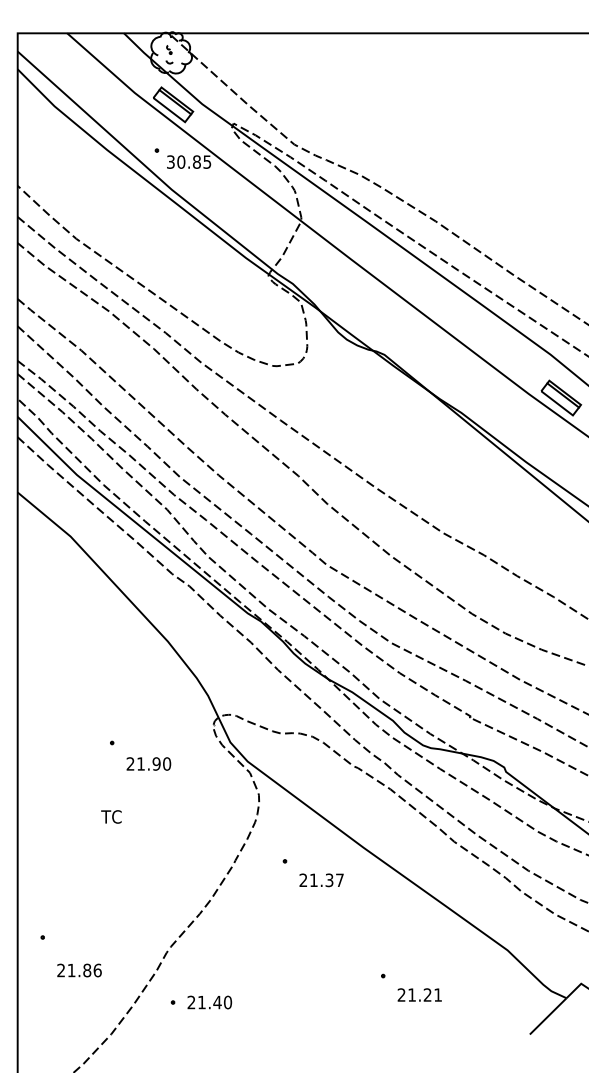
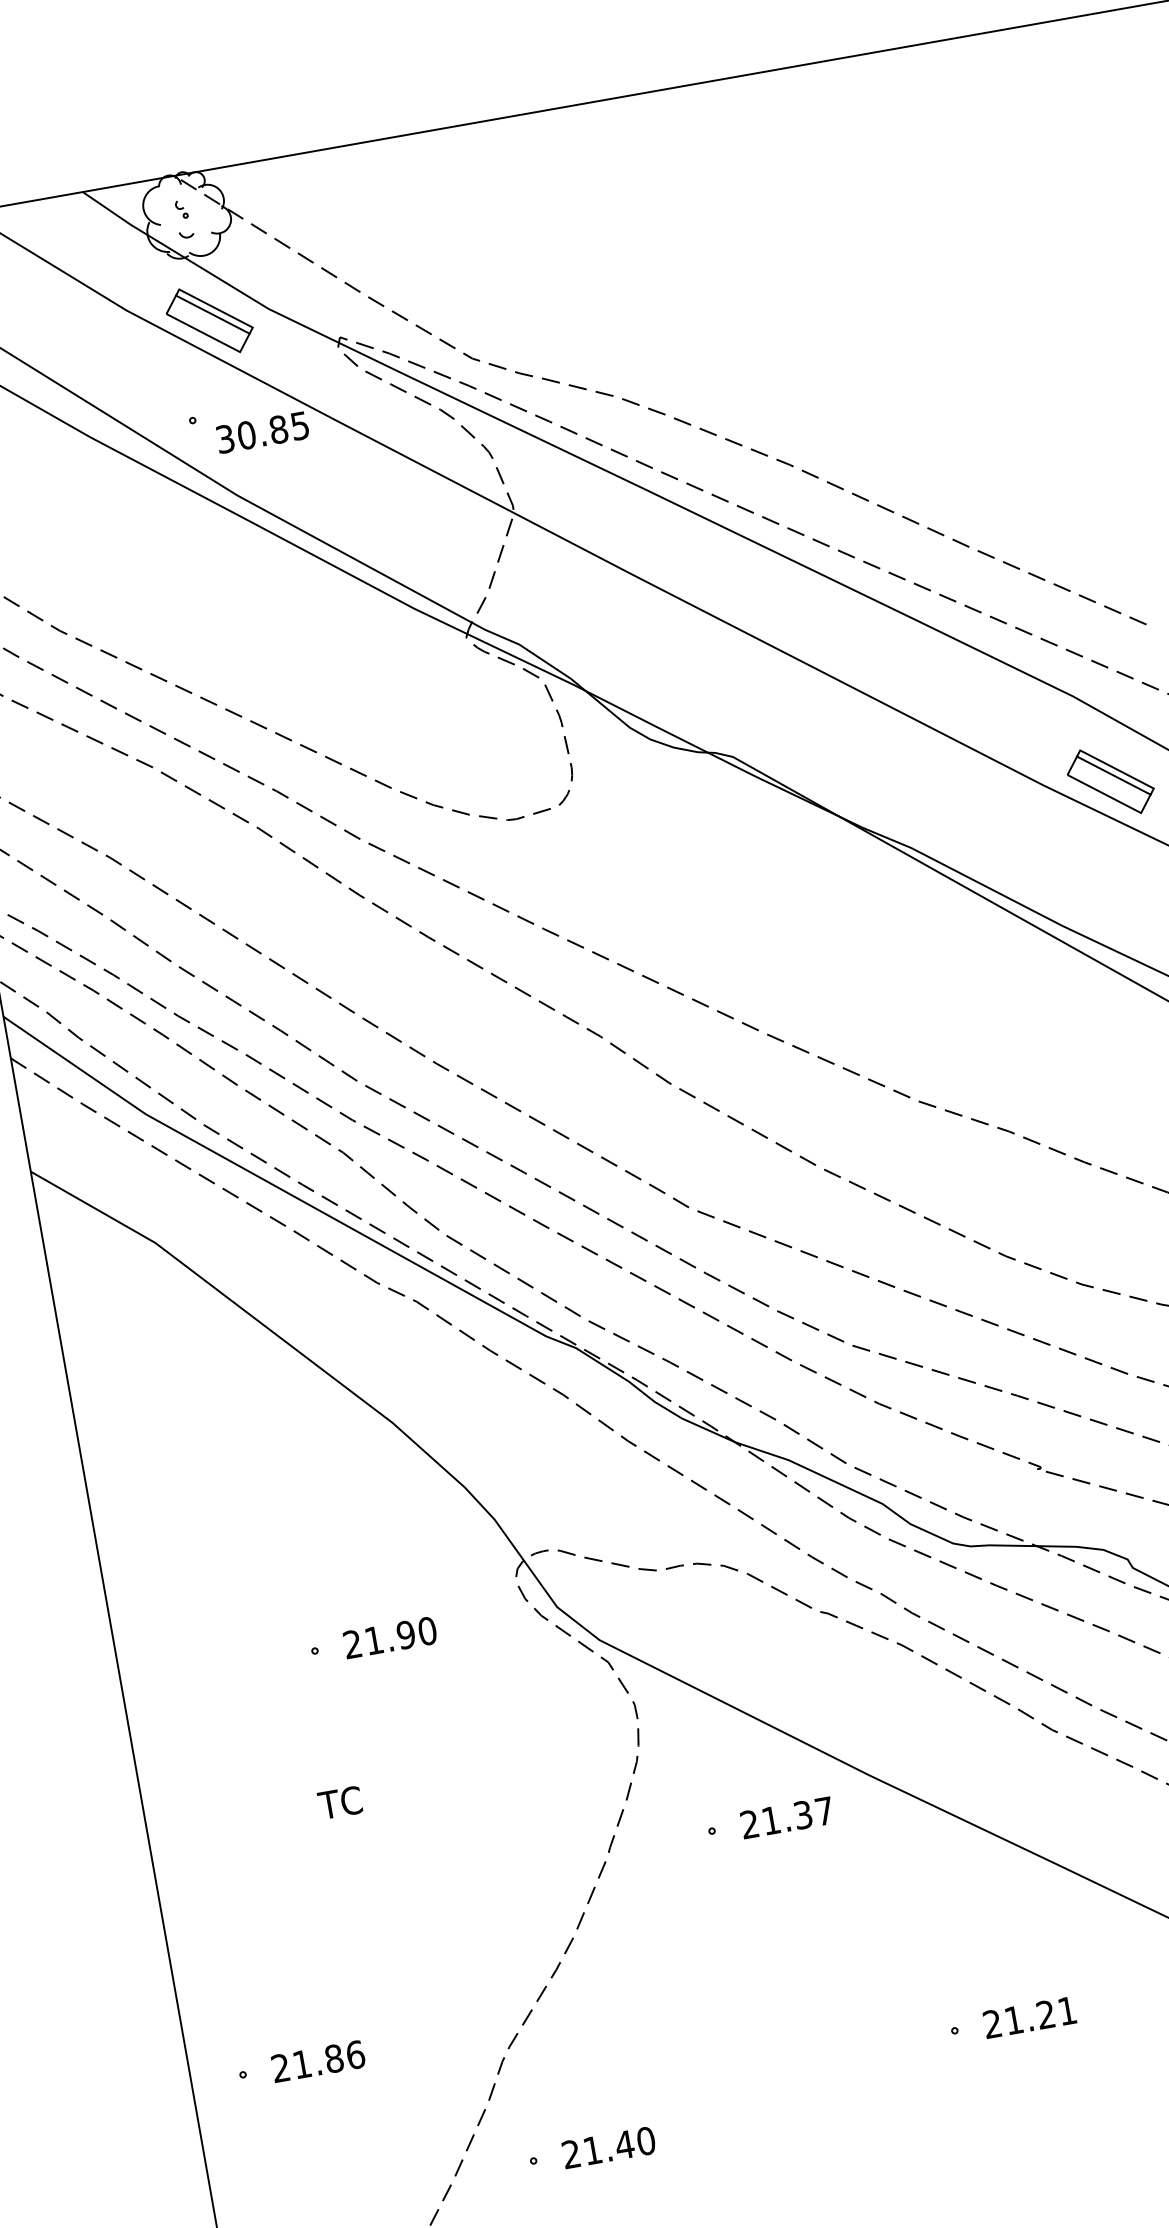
text: (148, 763) -> (389, 1636), moved
text: (321, 880) -> (786, 1818), moved
text: (79, 970) -> (318, 2061), moved
text: (419, 994) -> (1028, 2016), moved

